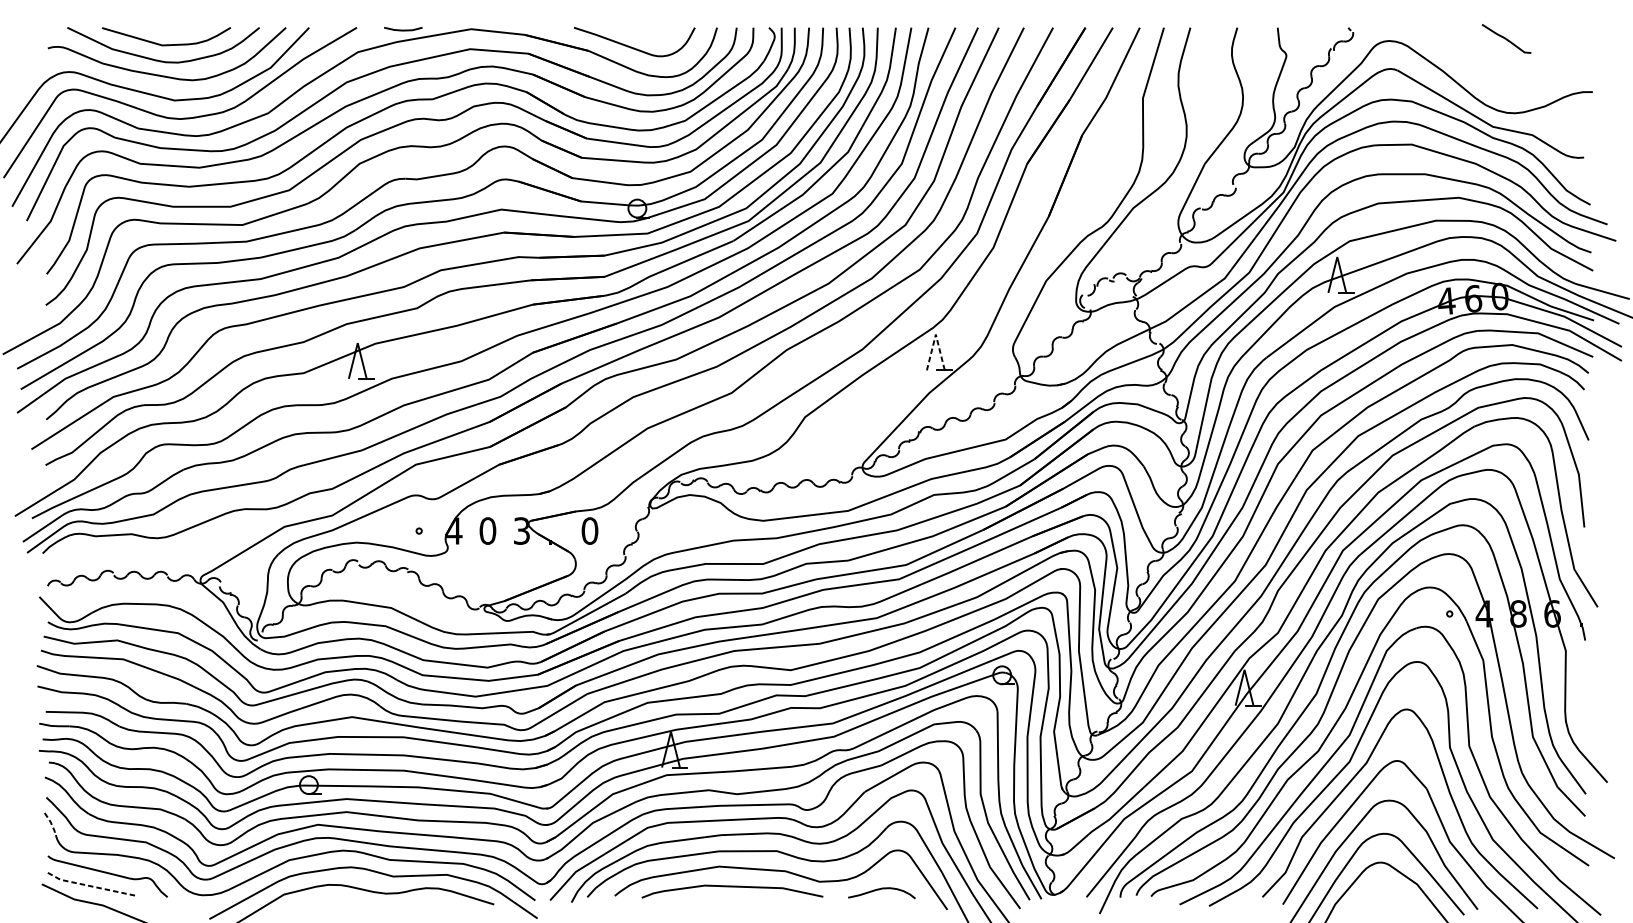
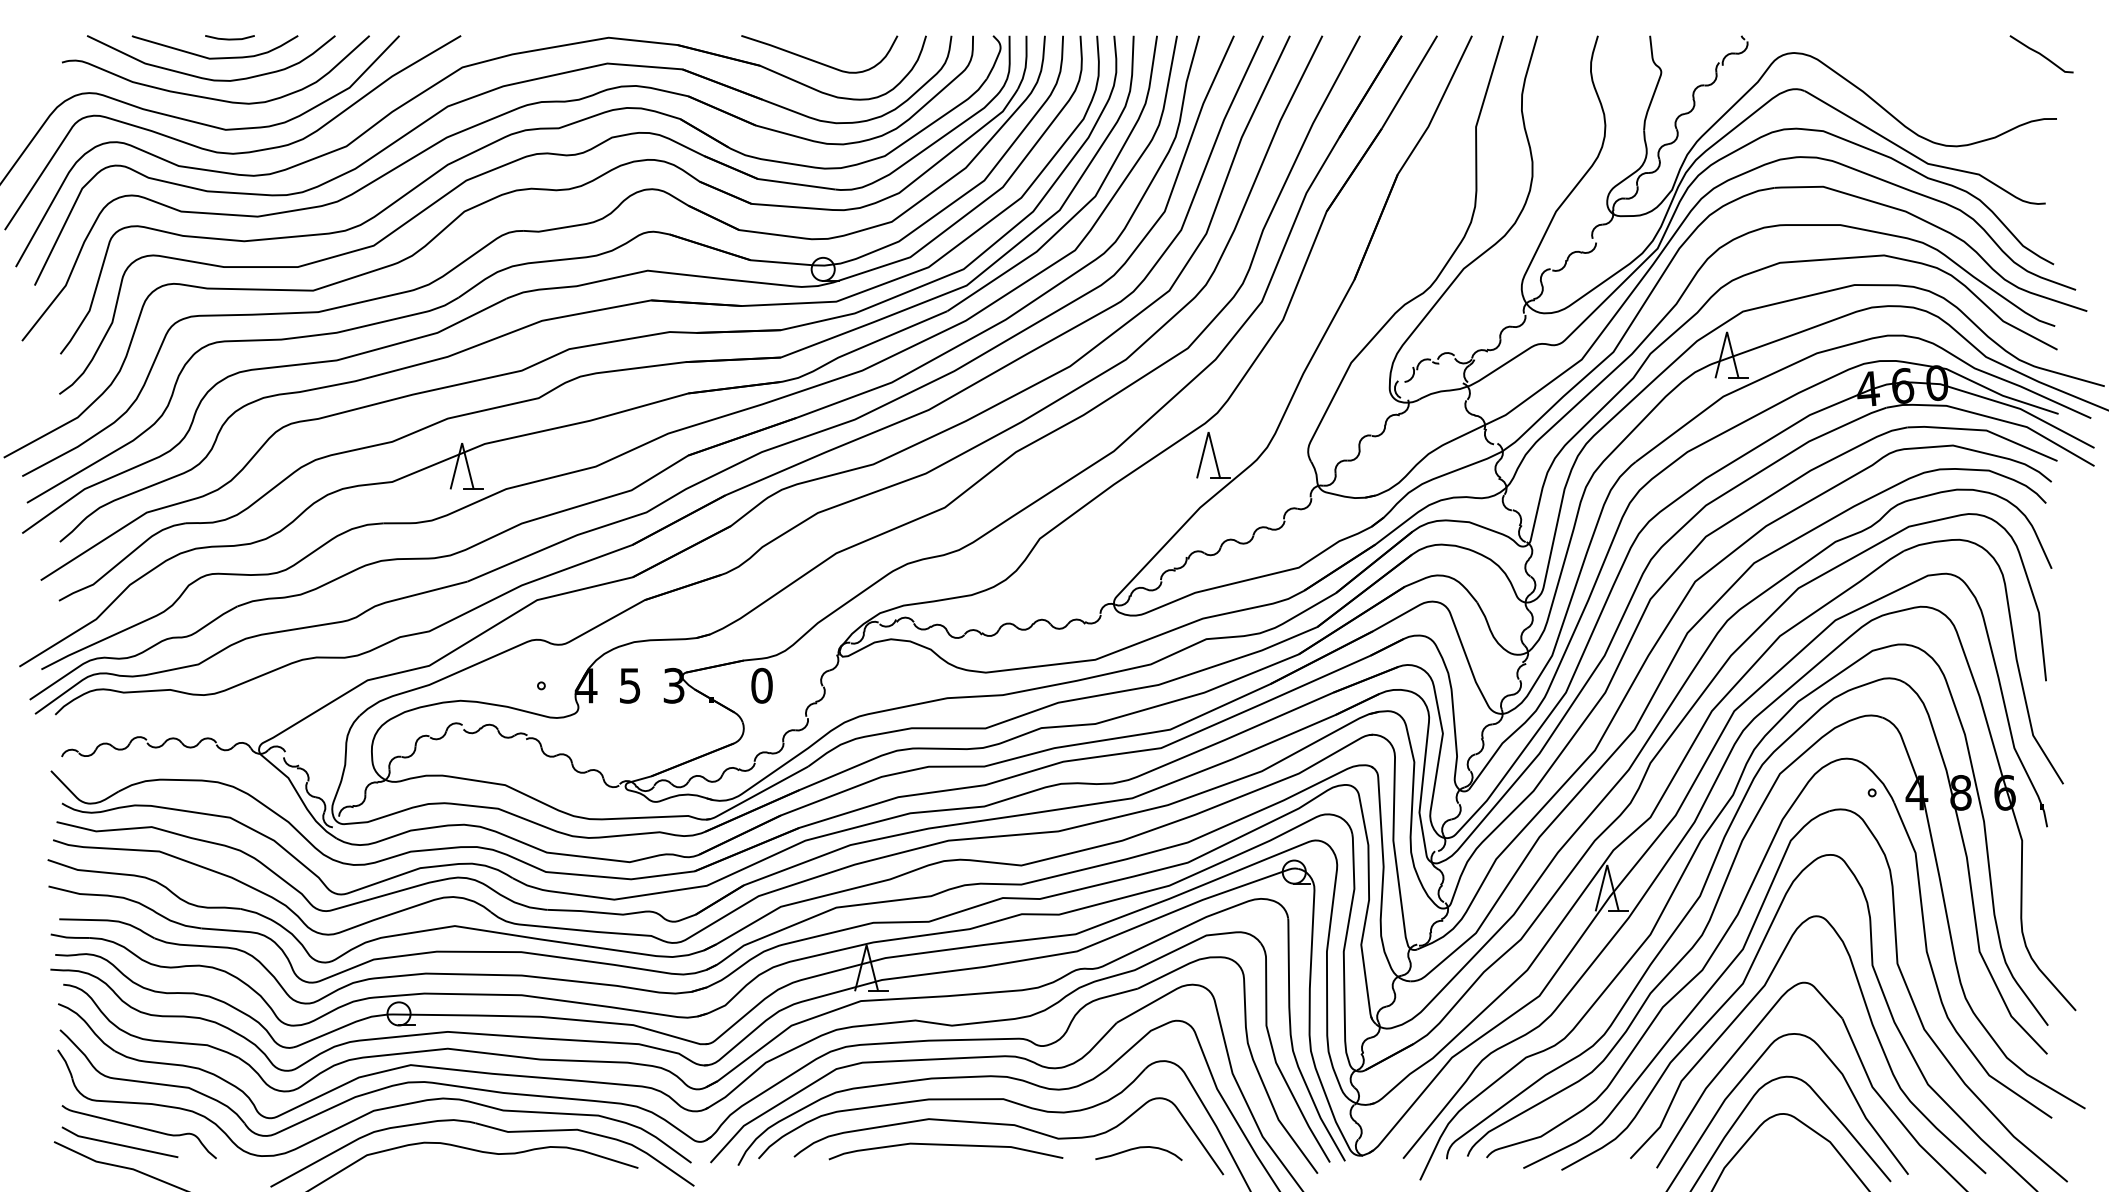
line: (402, 29) -> (229, 38), moved
curve: (1506, 39) -> (2041, 54), moved
line: (935, 334) -> (1208, 432), dashed -> solid
text: (487, 530) -> (629, 685), 0 -> 5
line: (51, 824) -> (66, 1064), dashed -> solid
line: (92, 886) -> (119, 1144), dashed -> solid

